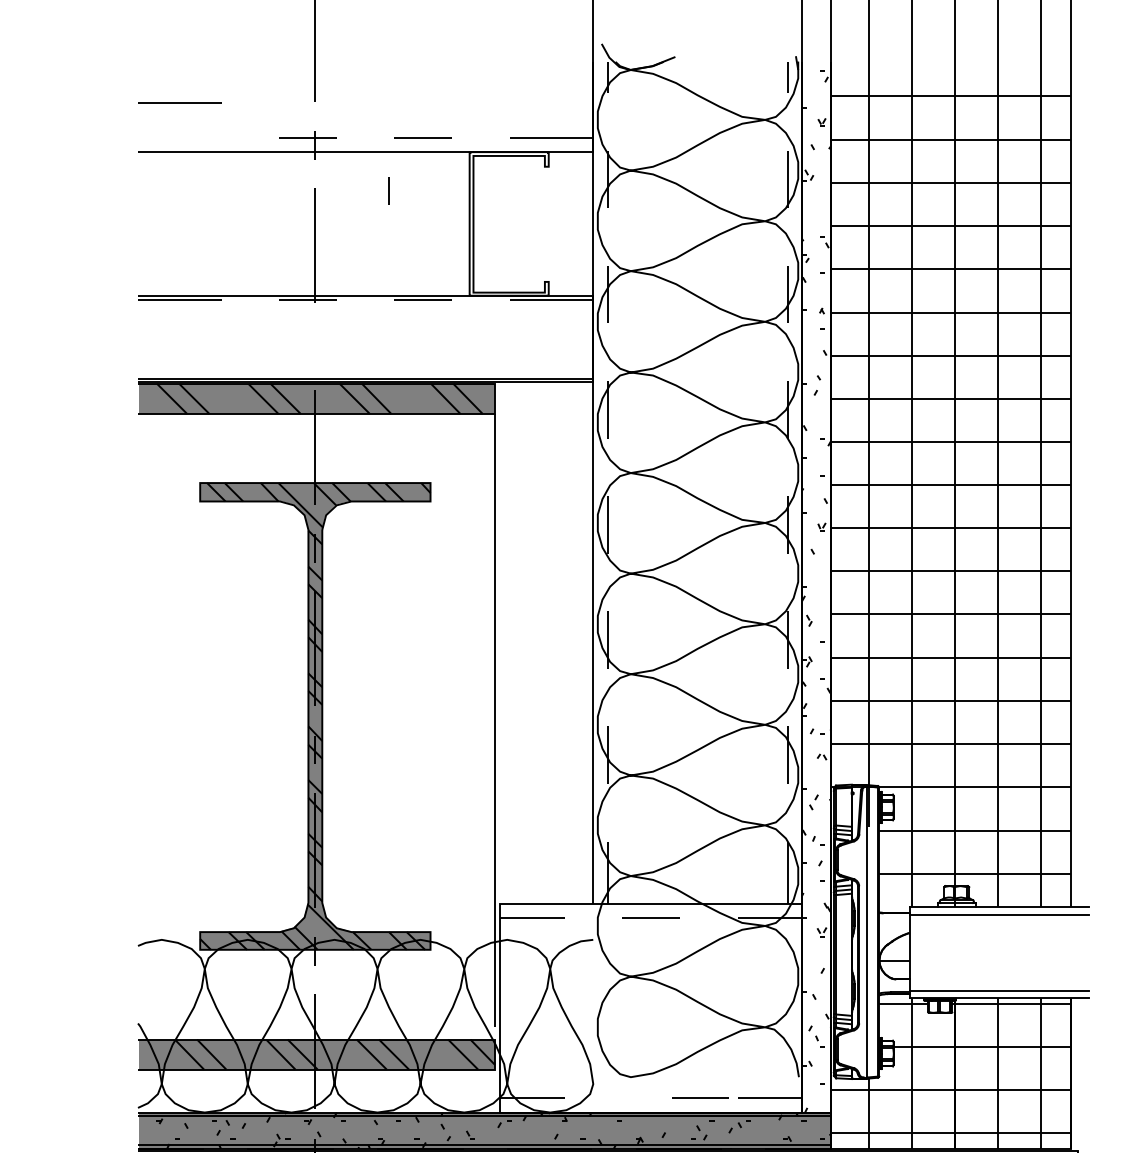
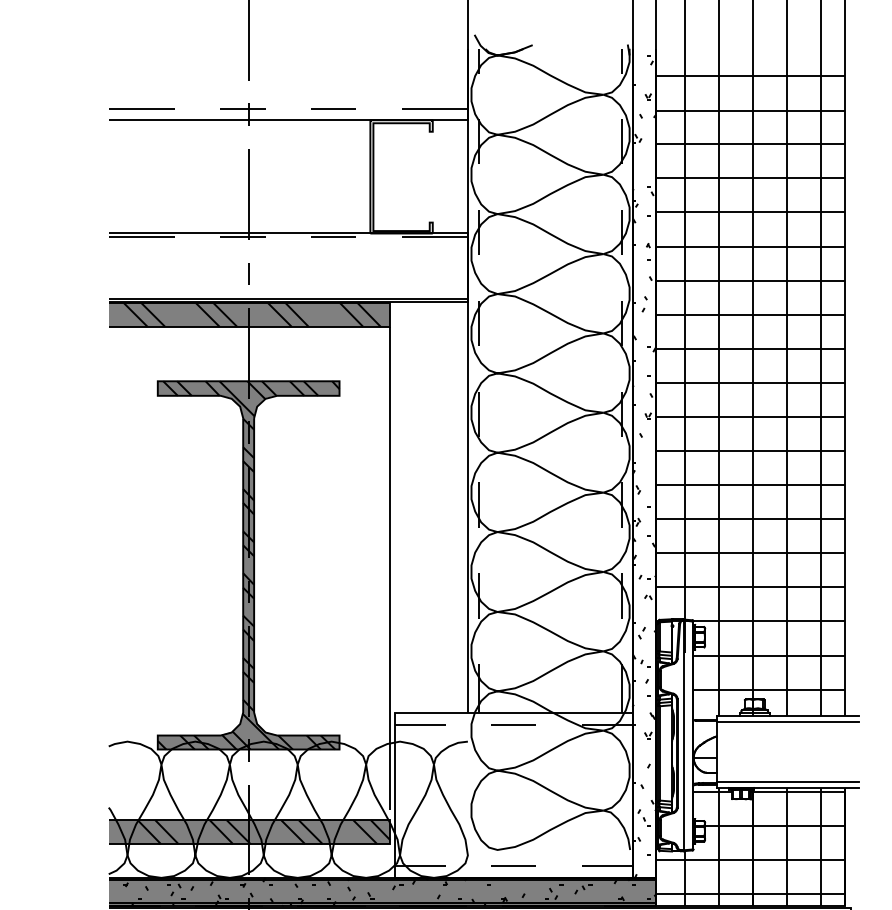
line: (179, 103) -> (141, 108), moved
line: (388, 190) -> (248, 273), moved
line: (700, 1096) -> (513, 865), moved

